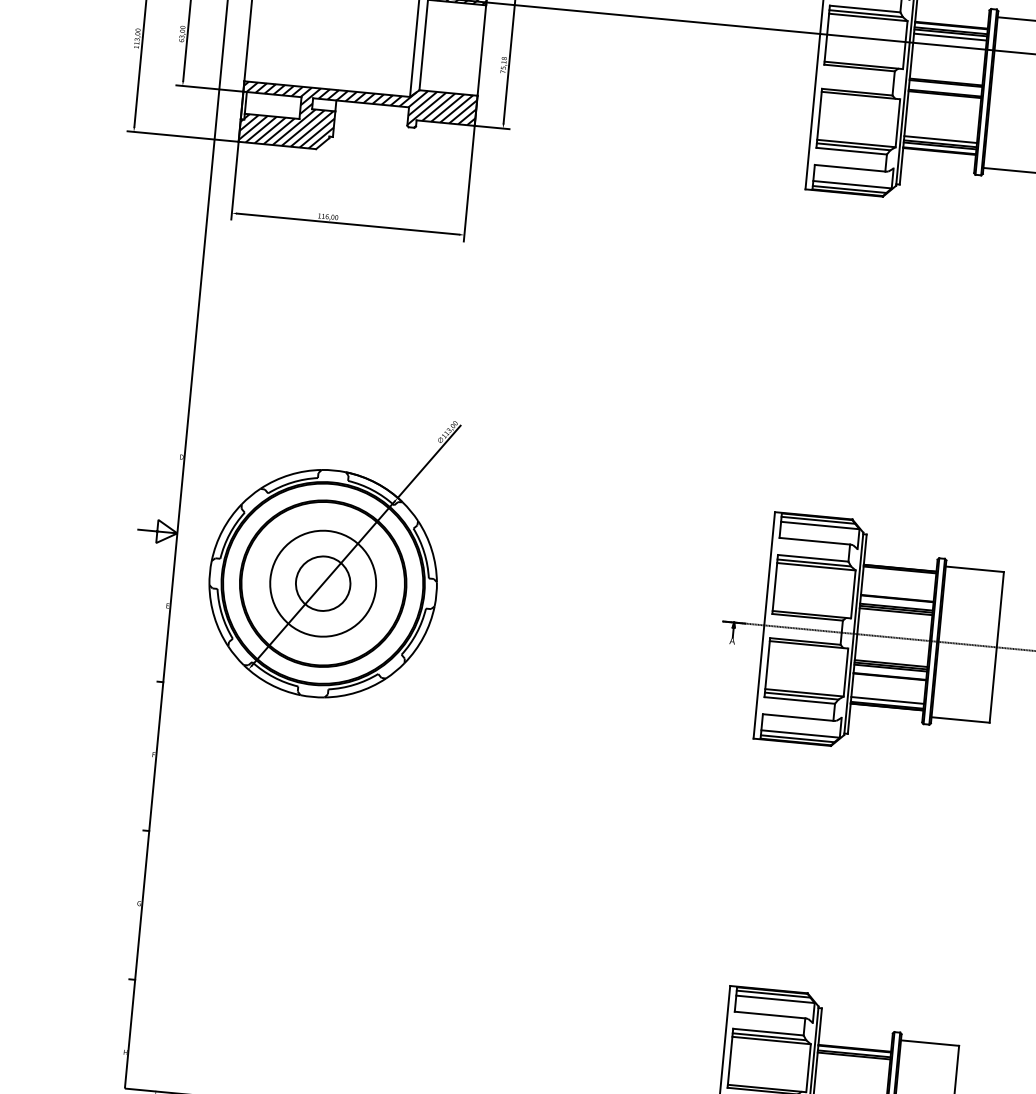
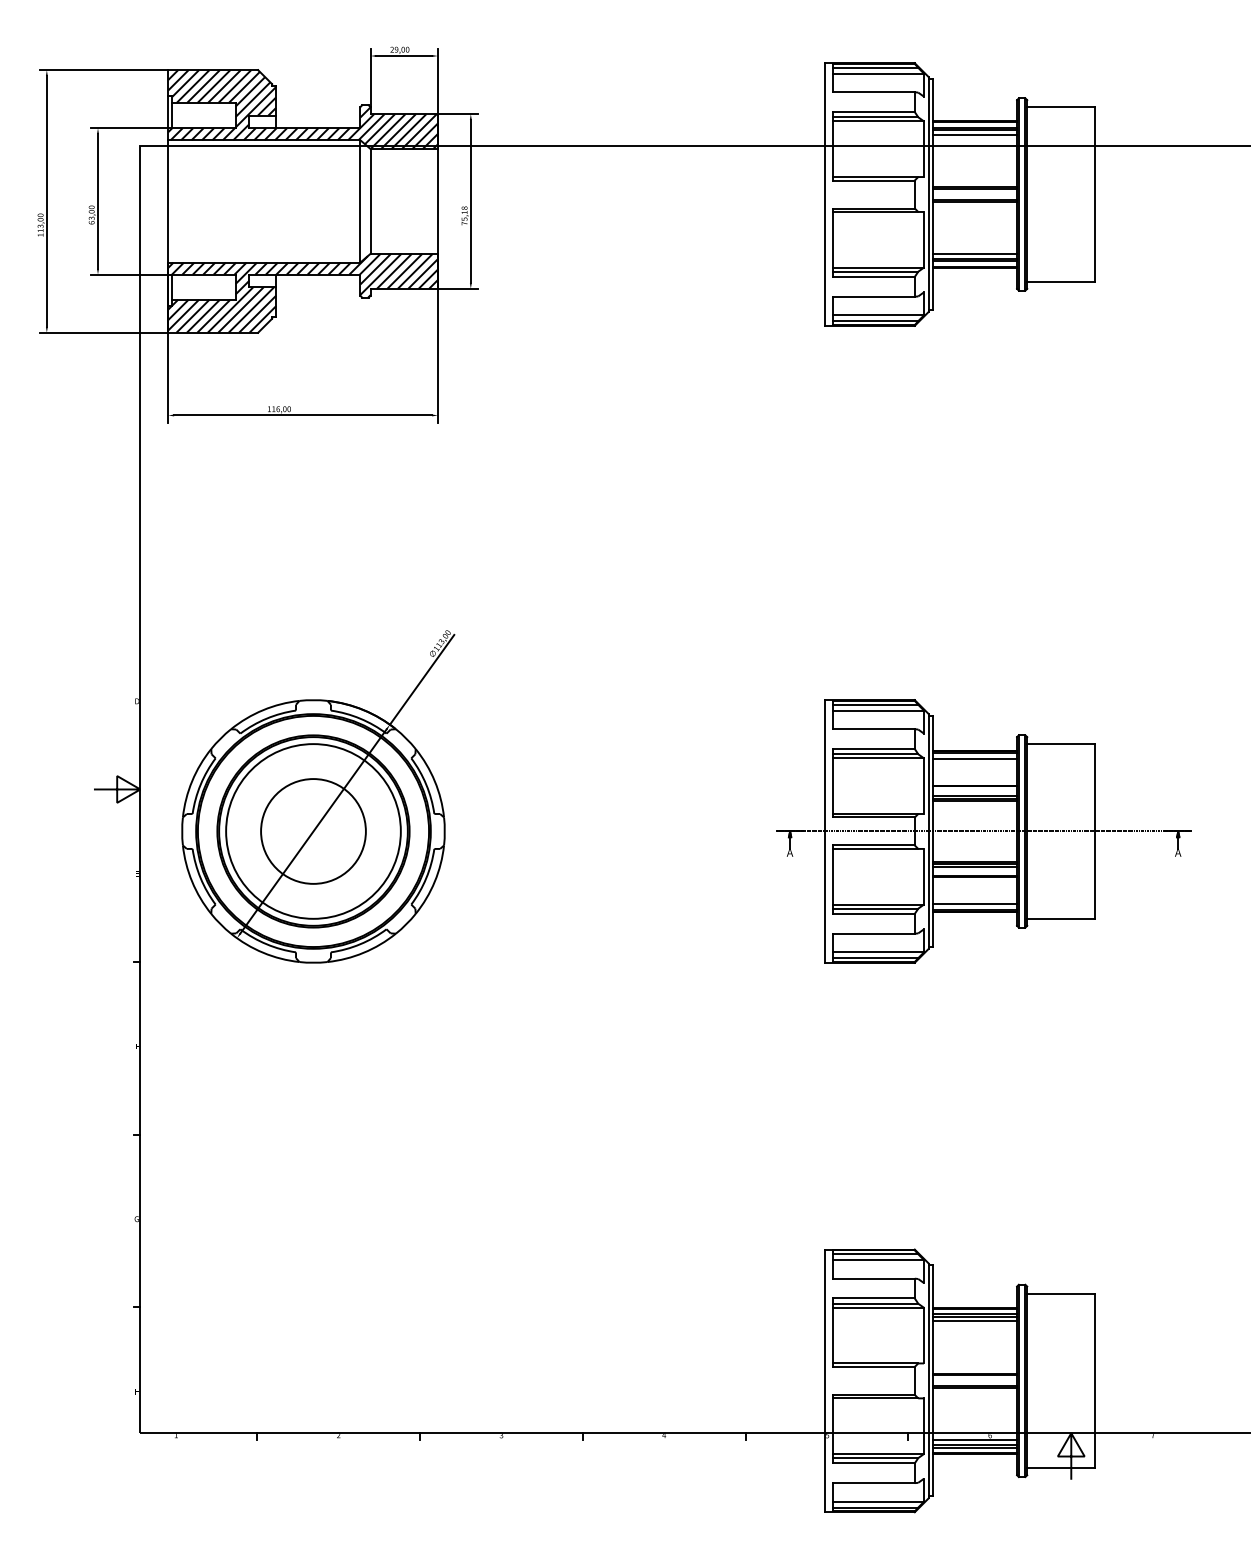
line: (899, 574) -> (974, 758), added
circle: (323, 583) -> (313, 831), size x1.43
circle: (323, 583) -> (313, 831), size x1.67
line: (853, 1060) -> (974, 1321), added

